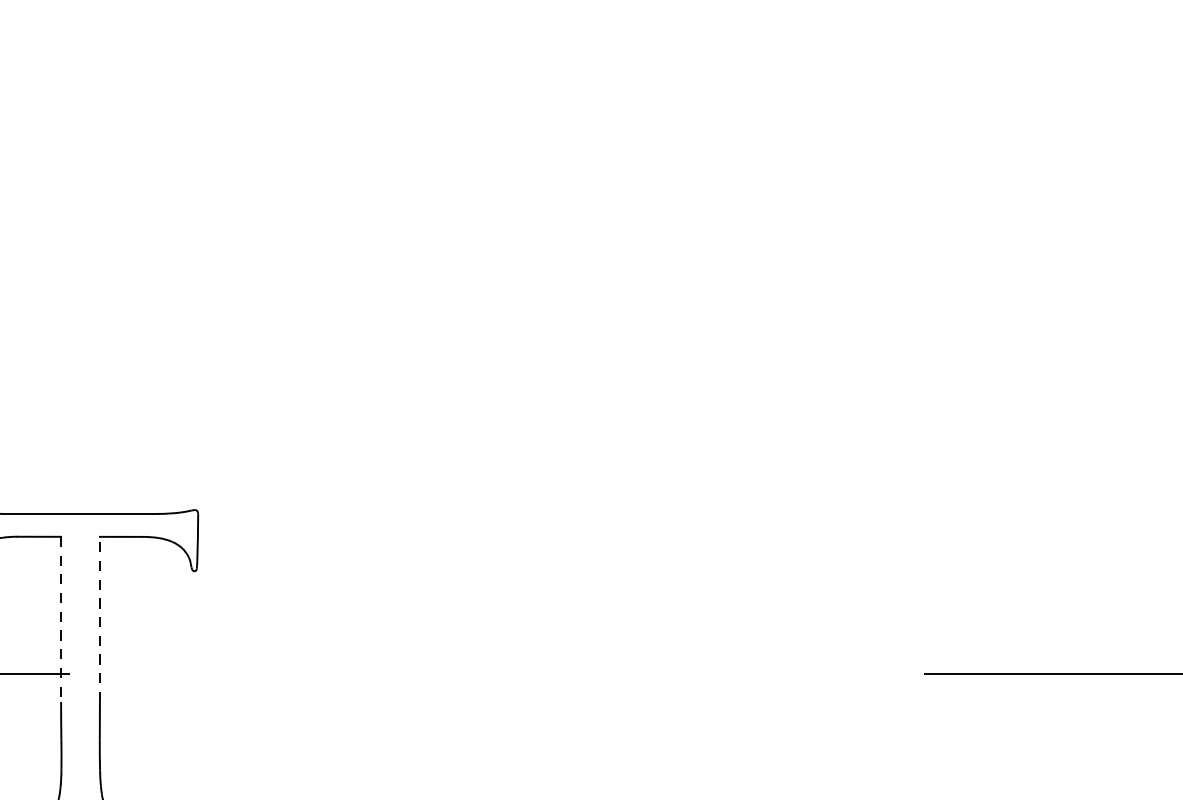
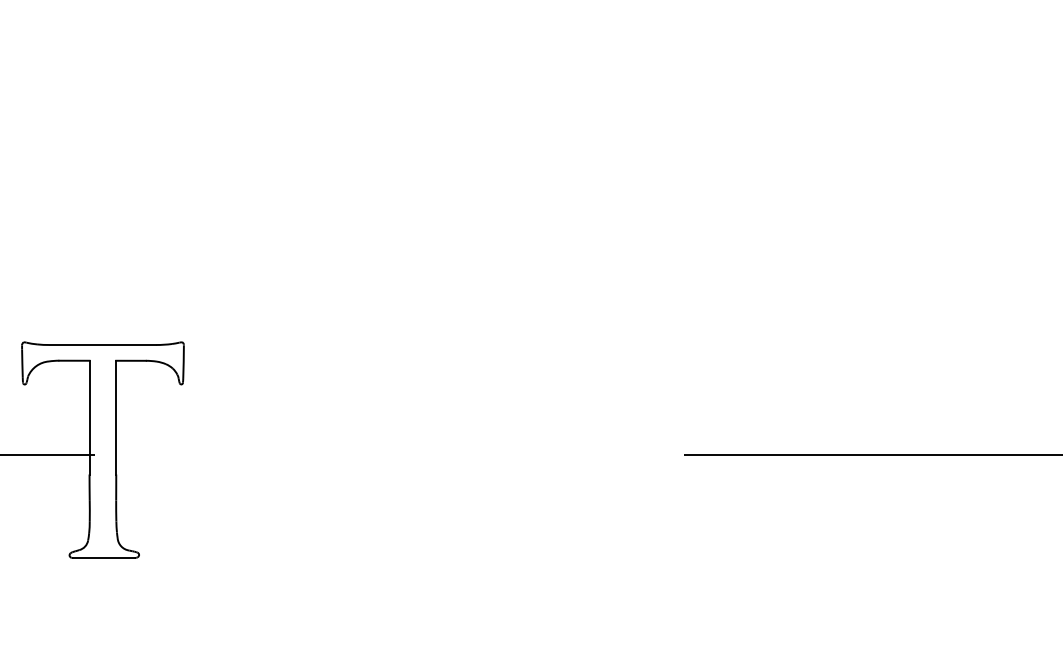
line: (61, 619) -> (89, 417), dashed -> solid
line: (100, 619) -> (116, 417), dashed -> solid

